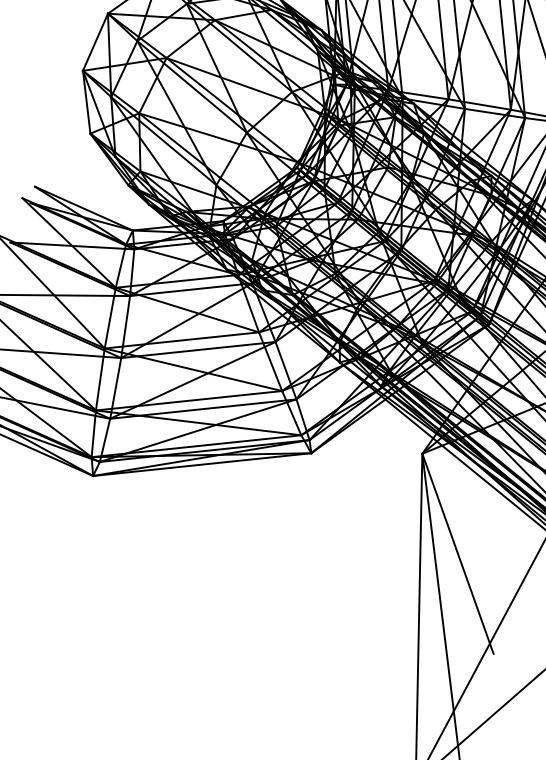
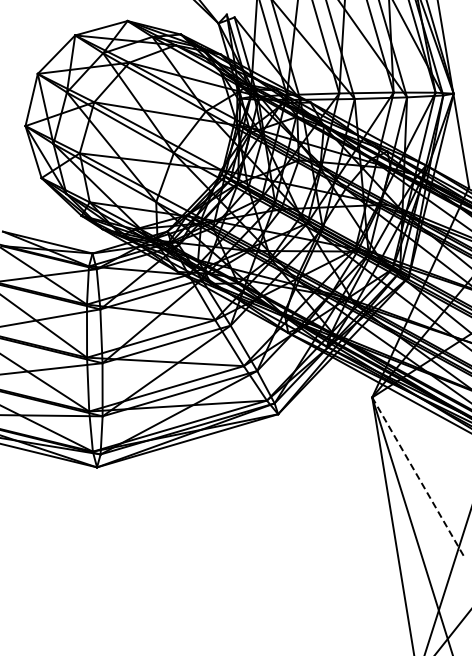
line: (457, 553) -> (417, 476), solid -> dashed

